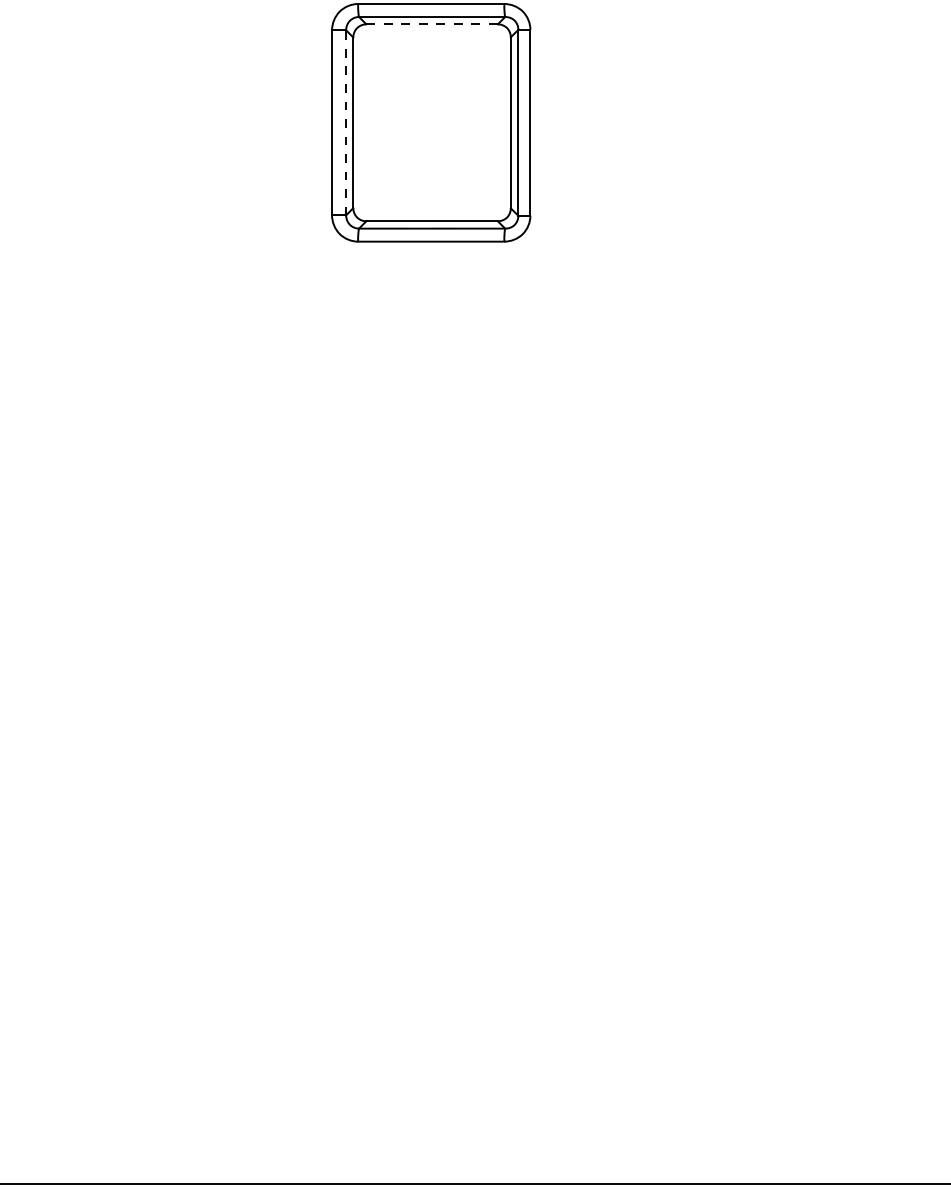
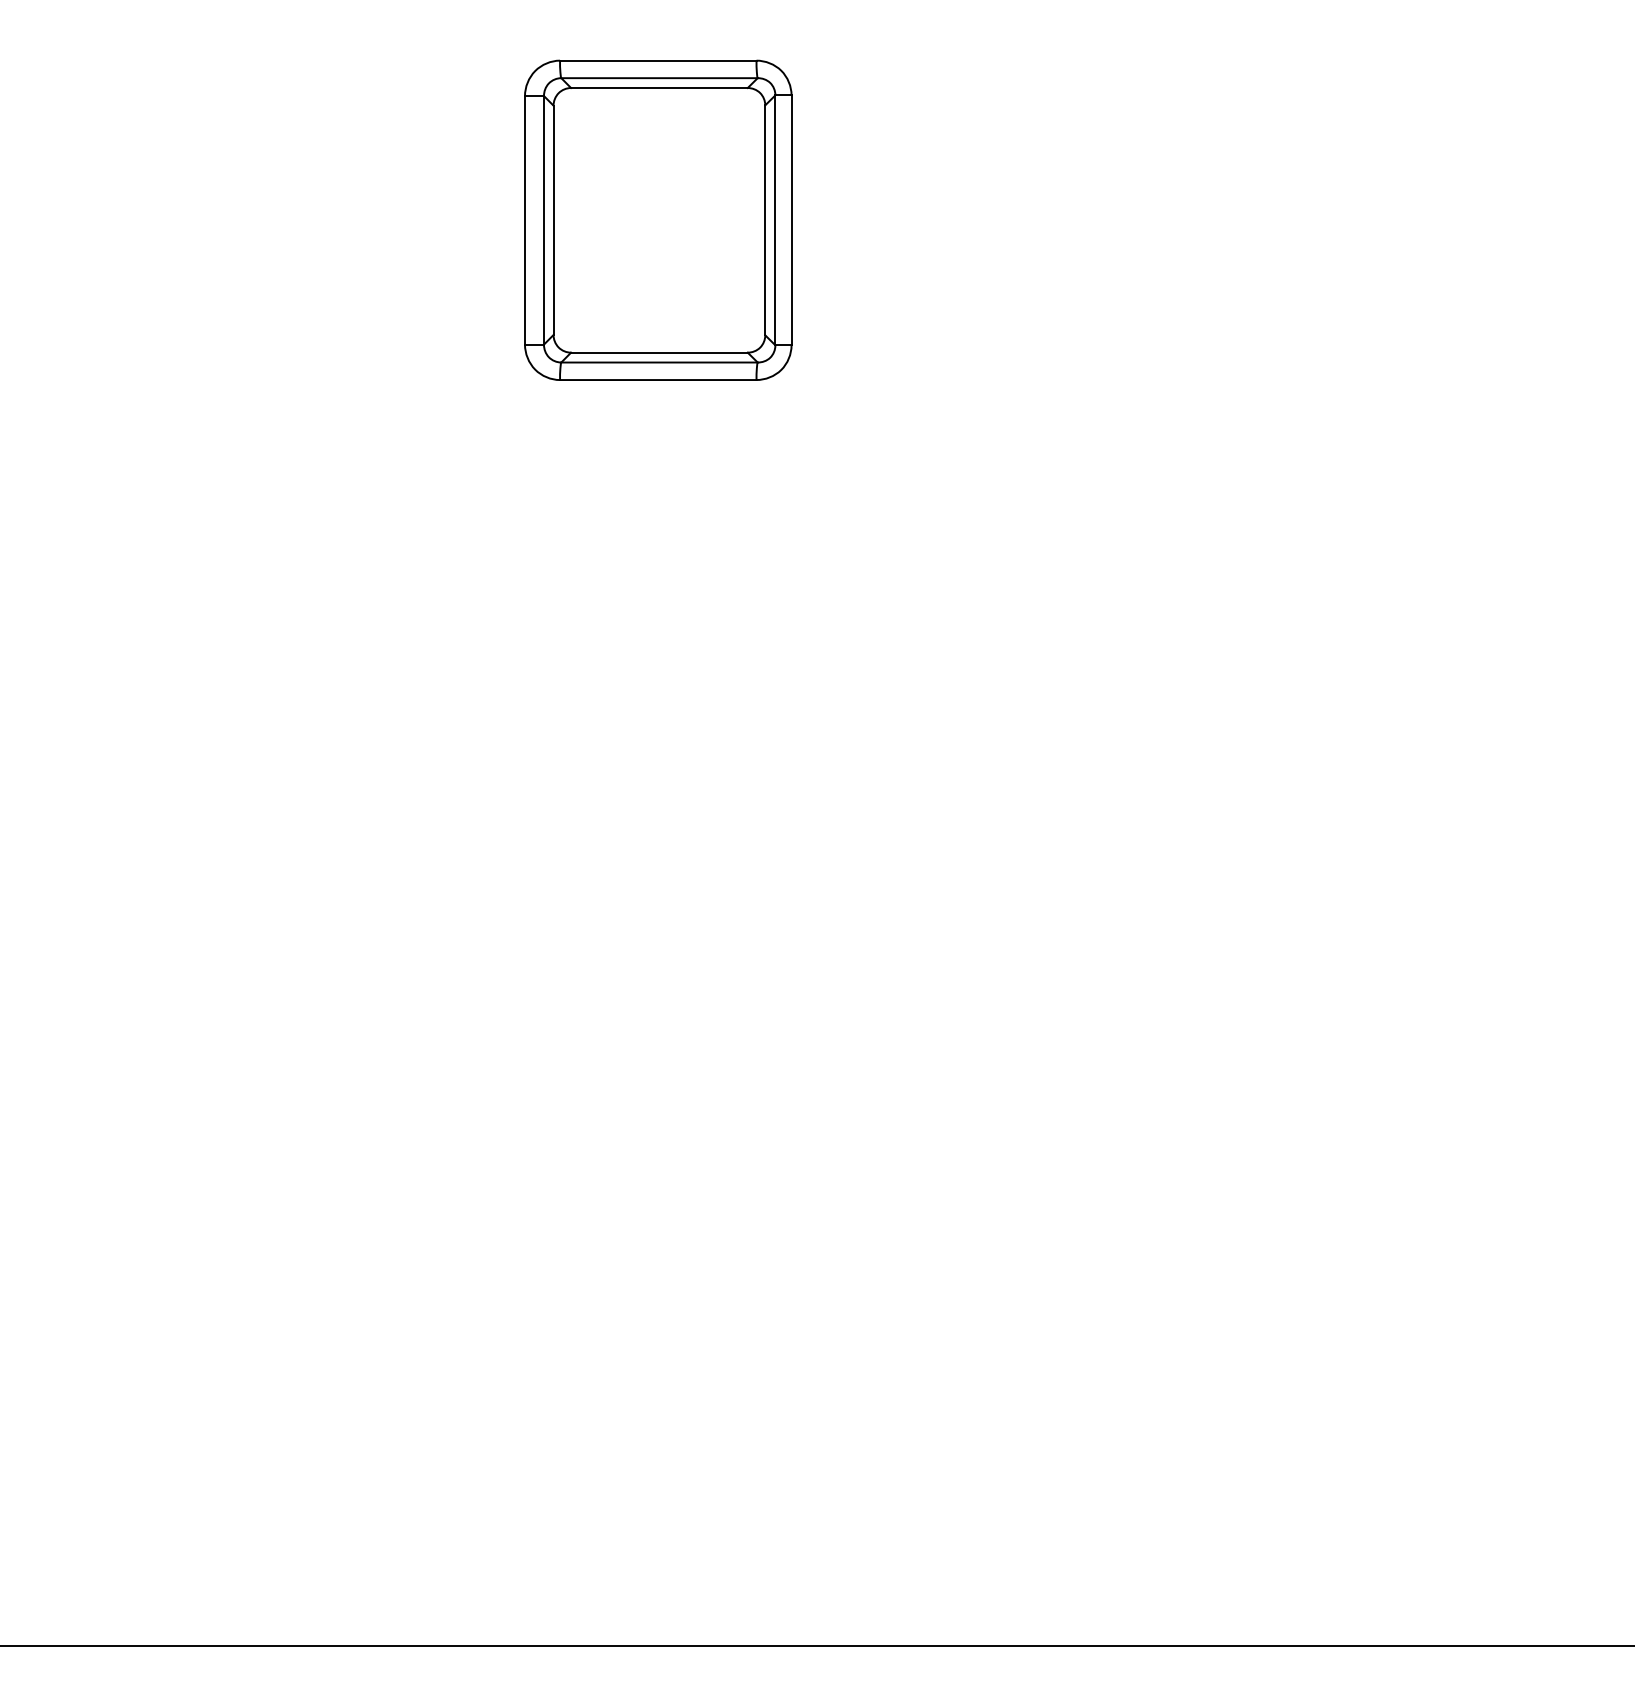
line: (432, 24) -> (659, 88), dashed -> solid
line: (345, 122) -> (543, 219), dashed -> solid

